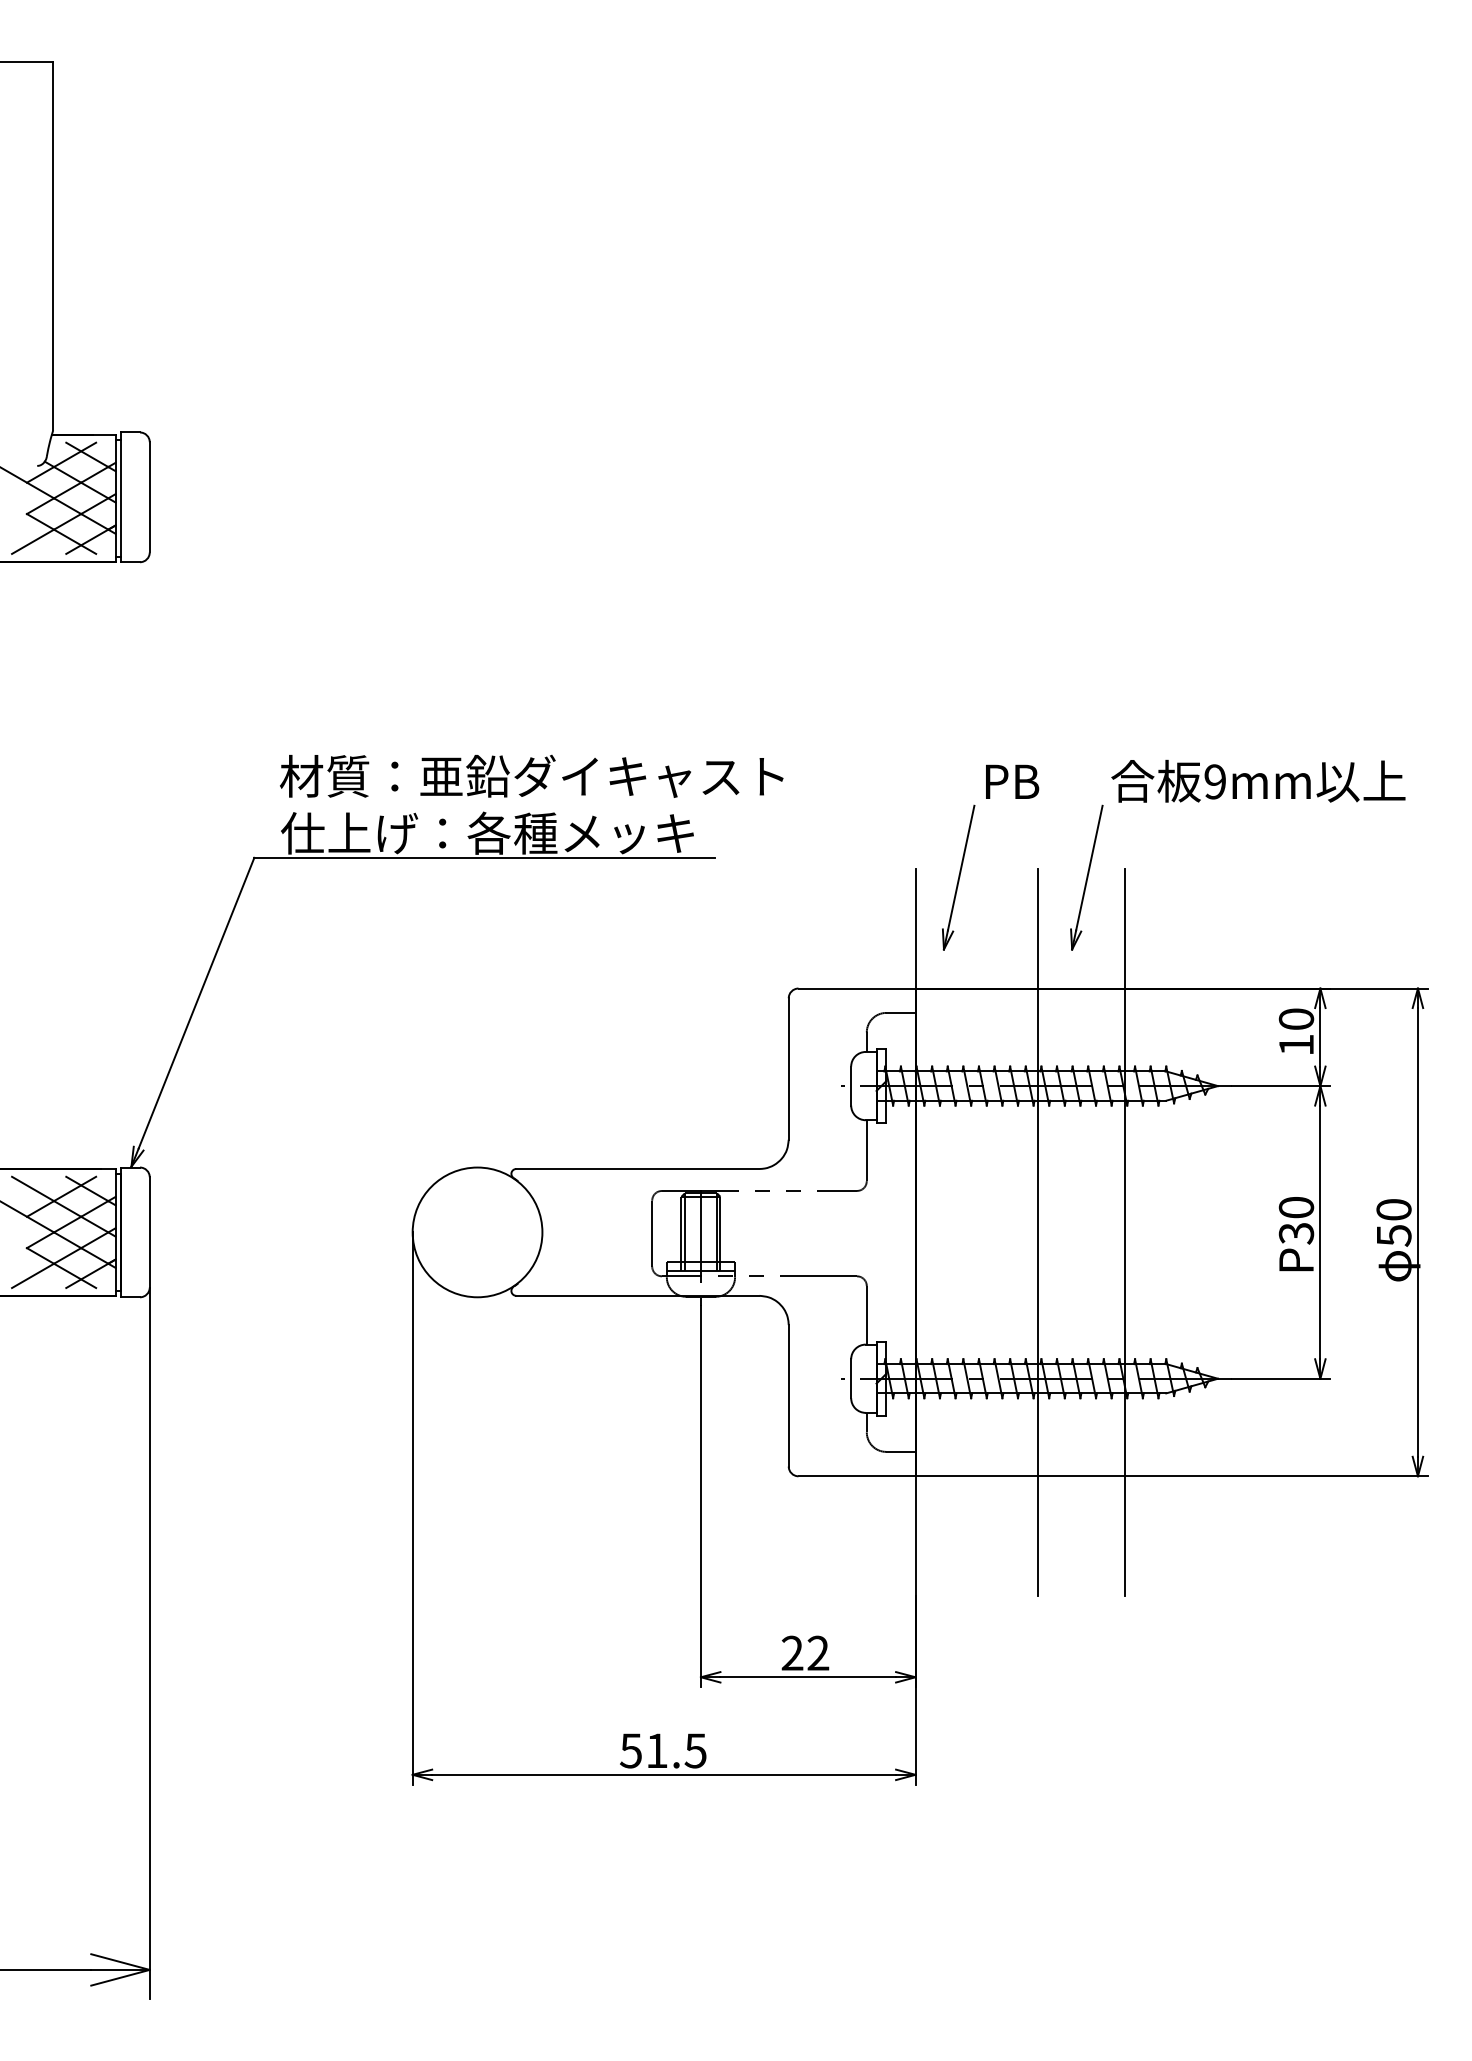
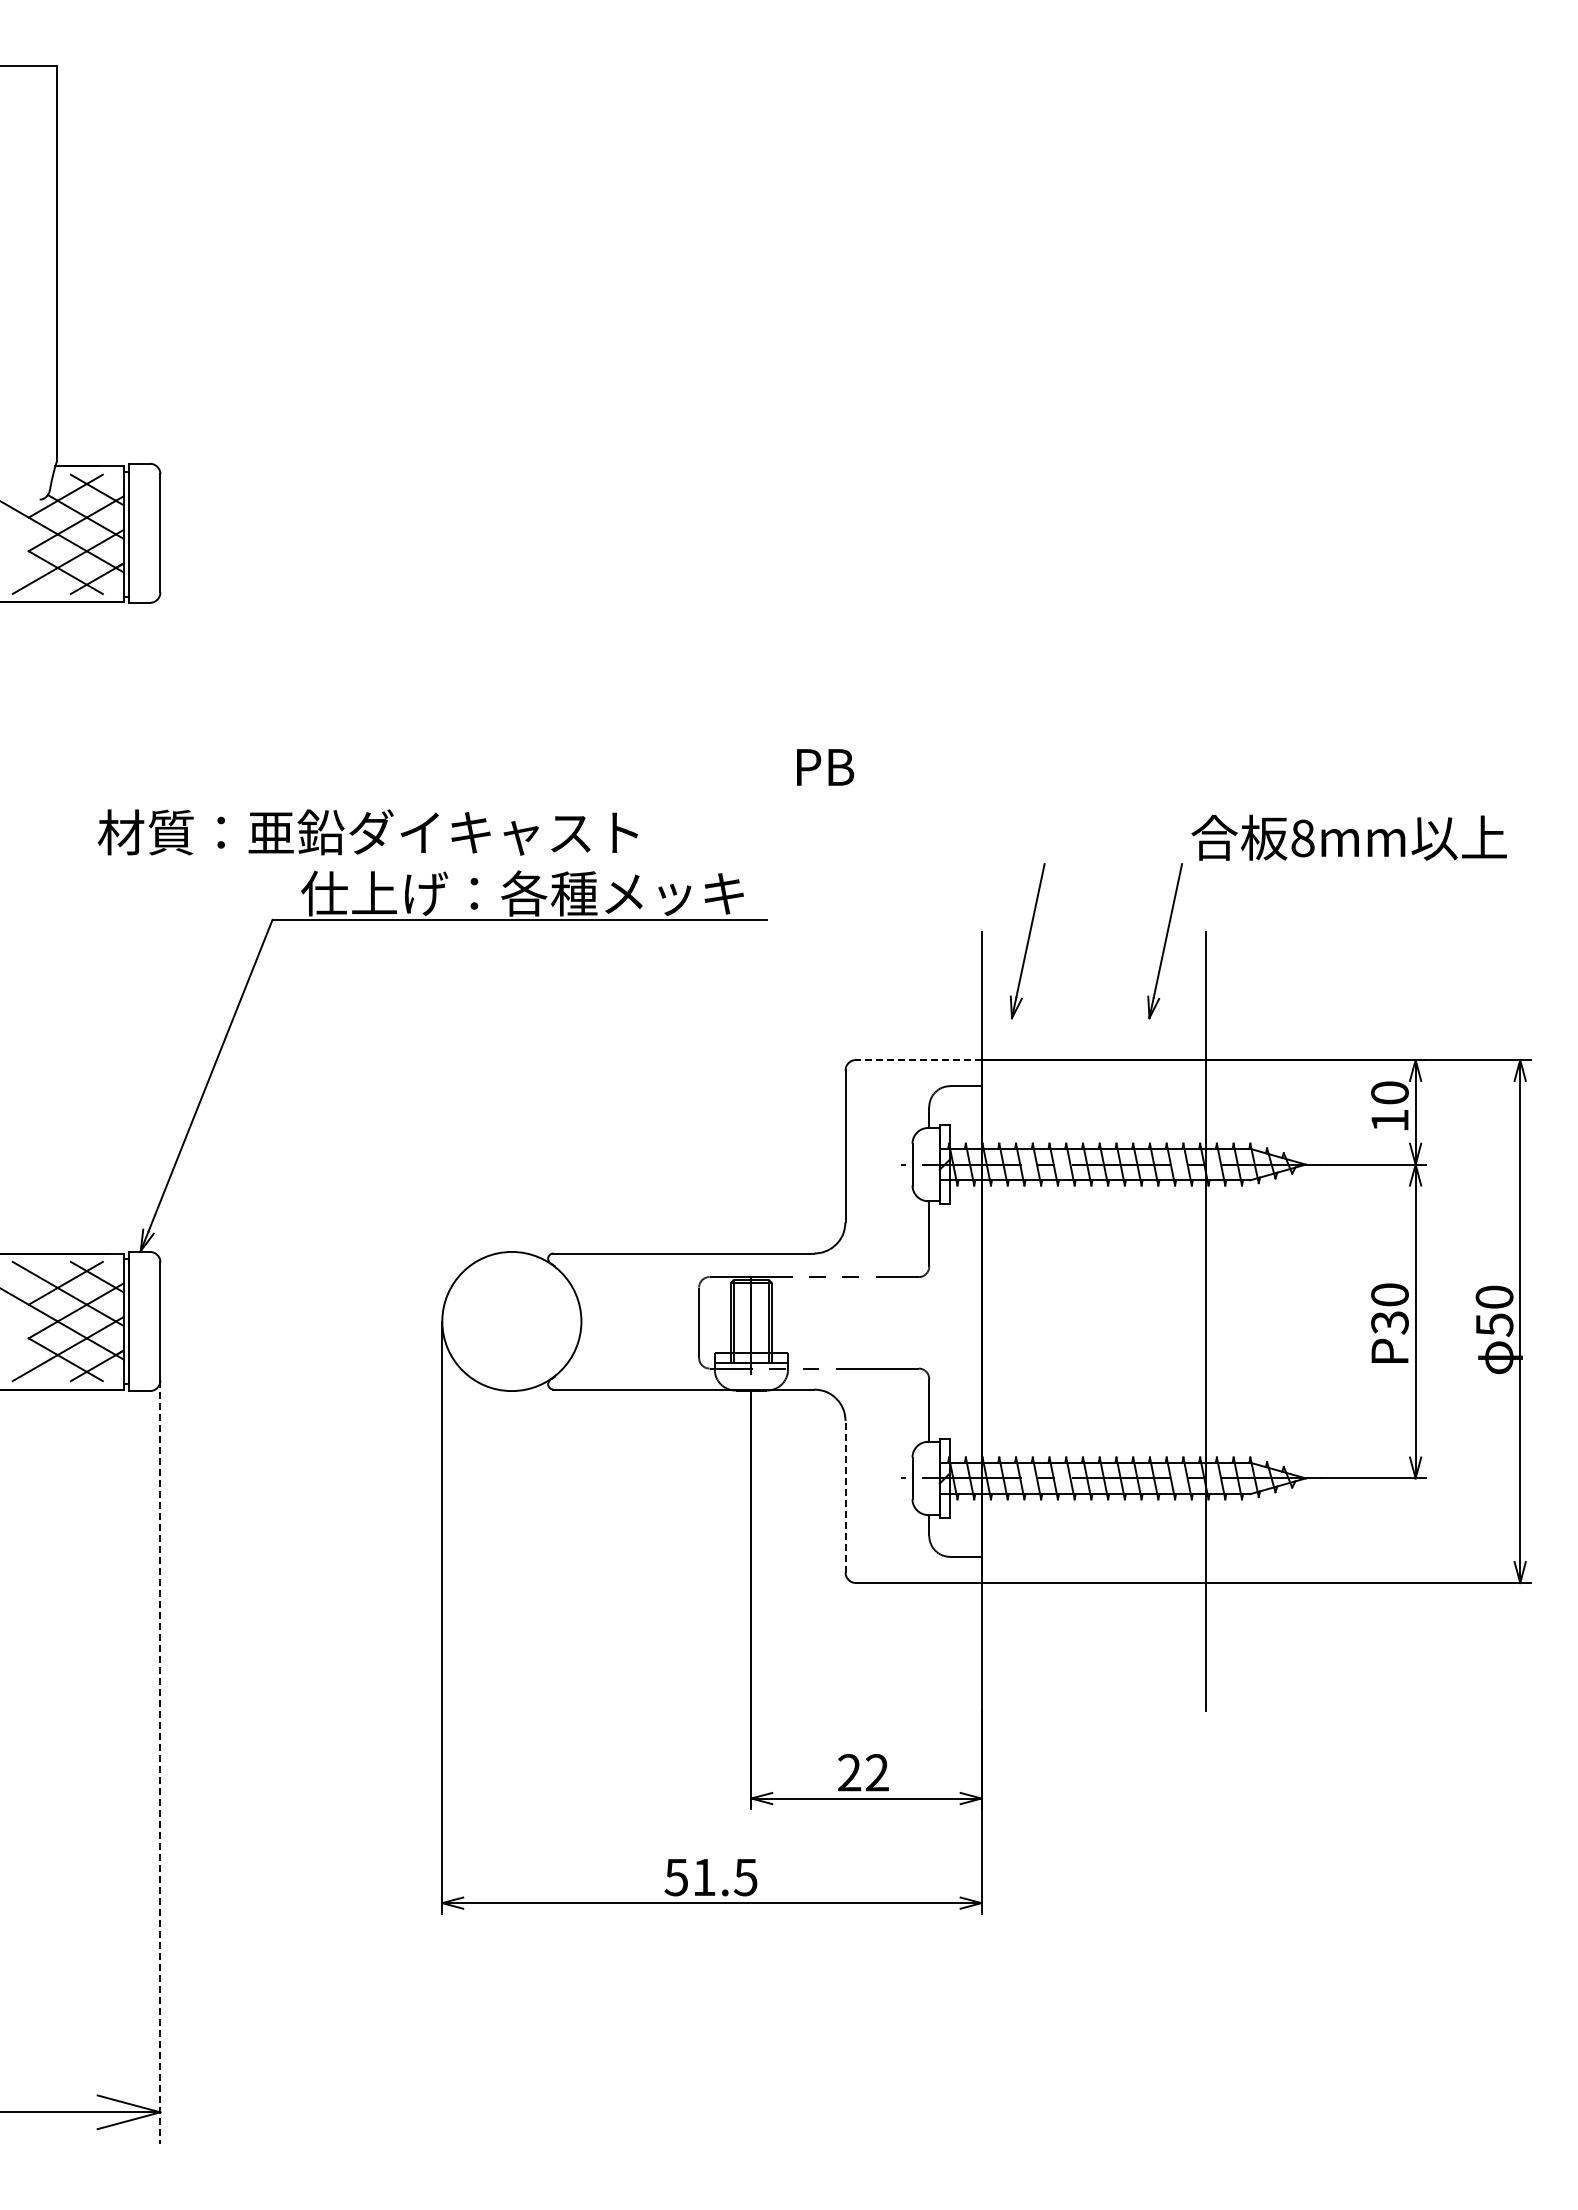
text: (531, 776) -> (367, 832), moved
text: (1012, 781) -> (825, 767), moved
text: (1214, 781) -> (1302, 838), 9mm -> 8mm
line: (856, 988) -> (918, 1060), solid -> dashed
line: (1037, 1232) -> (1112, 1321), removed
line: (788, 1395) -> (845, 1496), solid -> dashed
line: (149, 1643) -> (160, 1762), solid -> dashed

